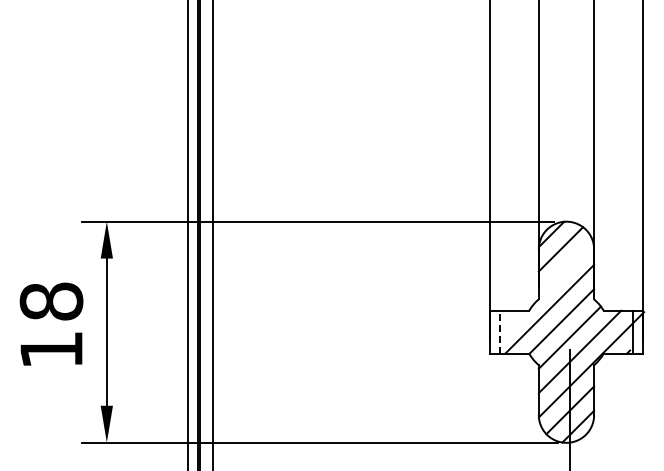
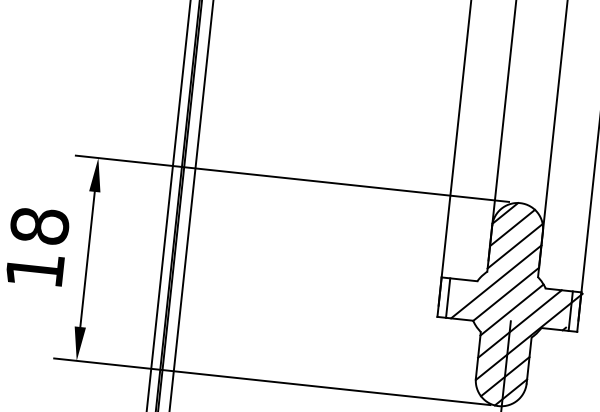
line: (565, 268) -> (514, 246), added
line: (499, 332) -> (447, 298), dashed -> solid

